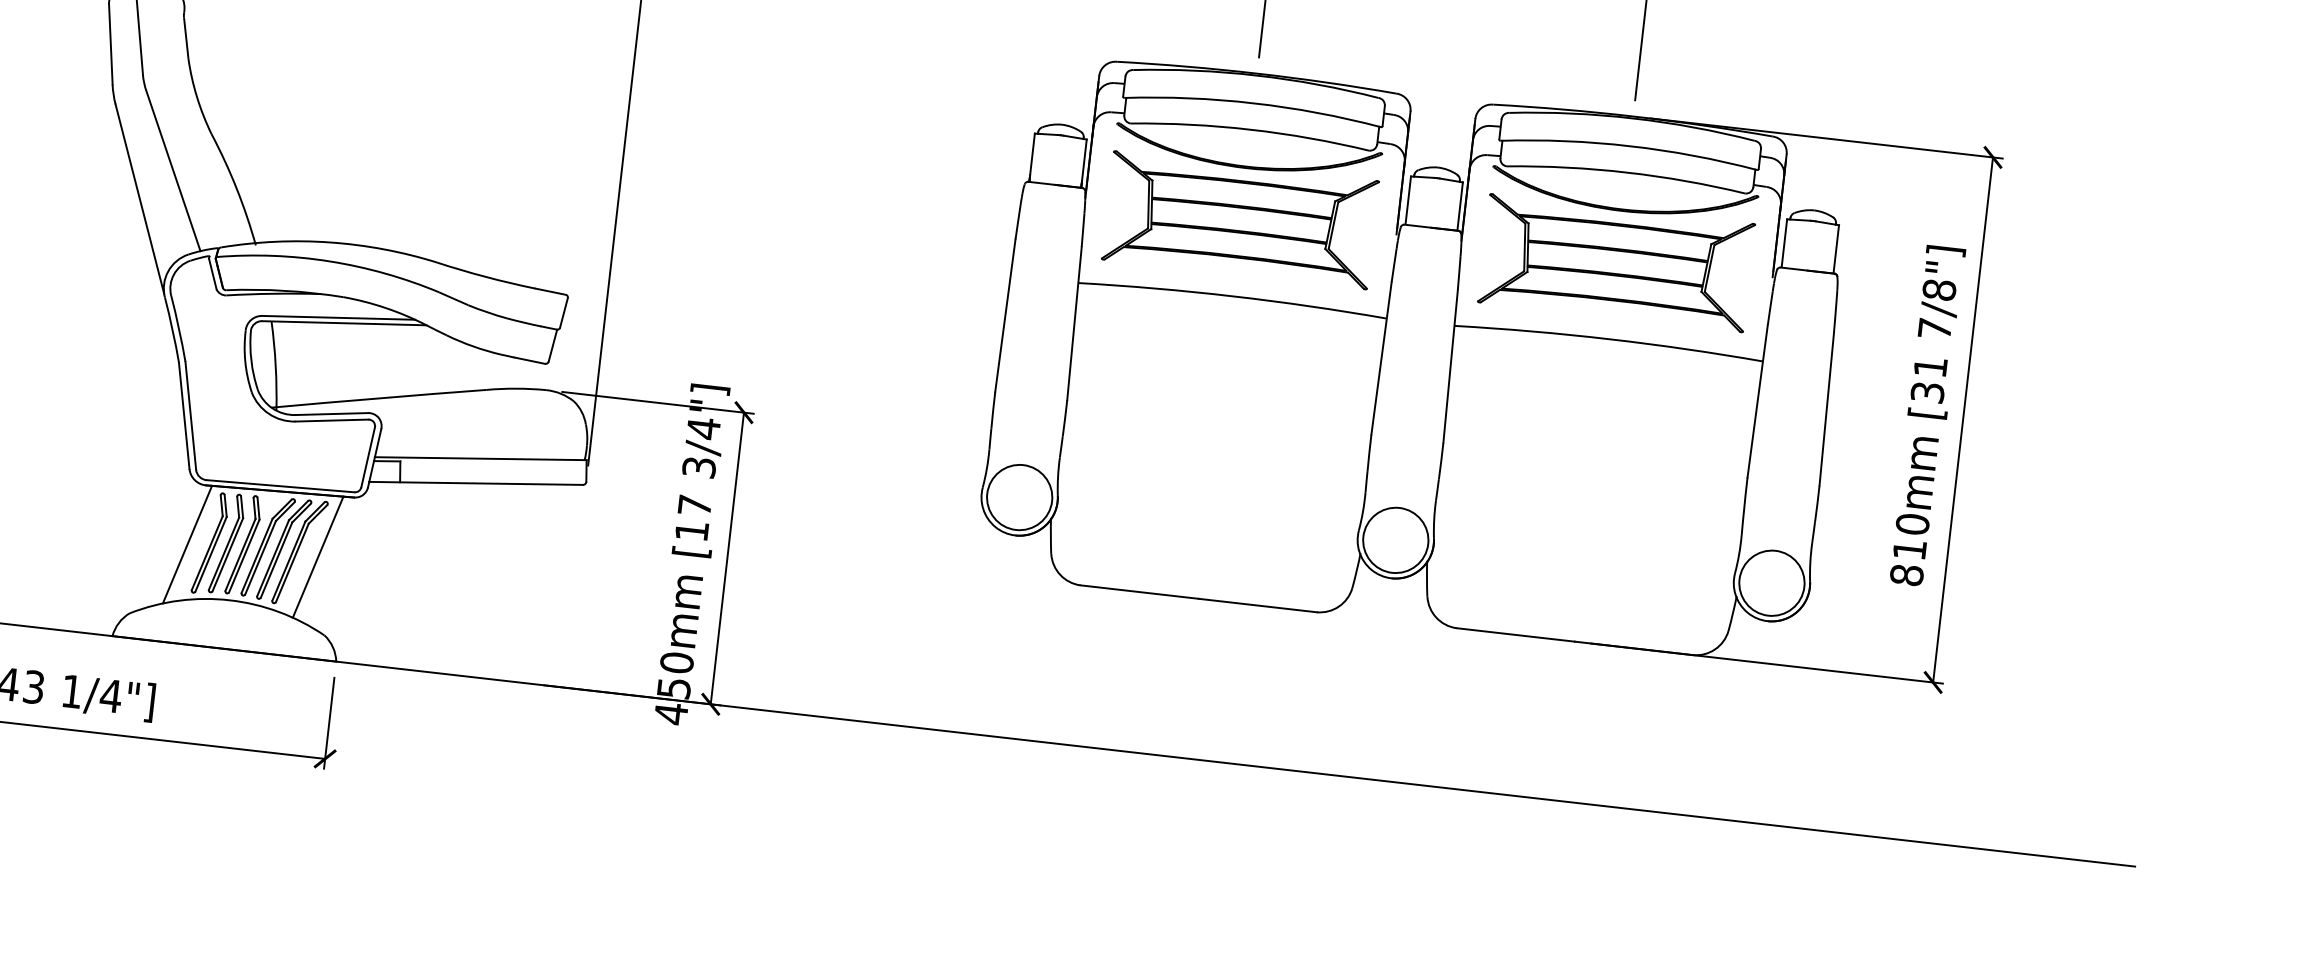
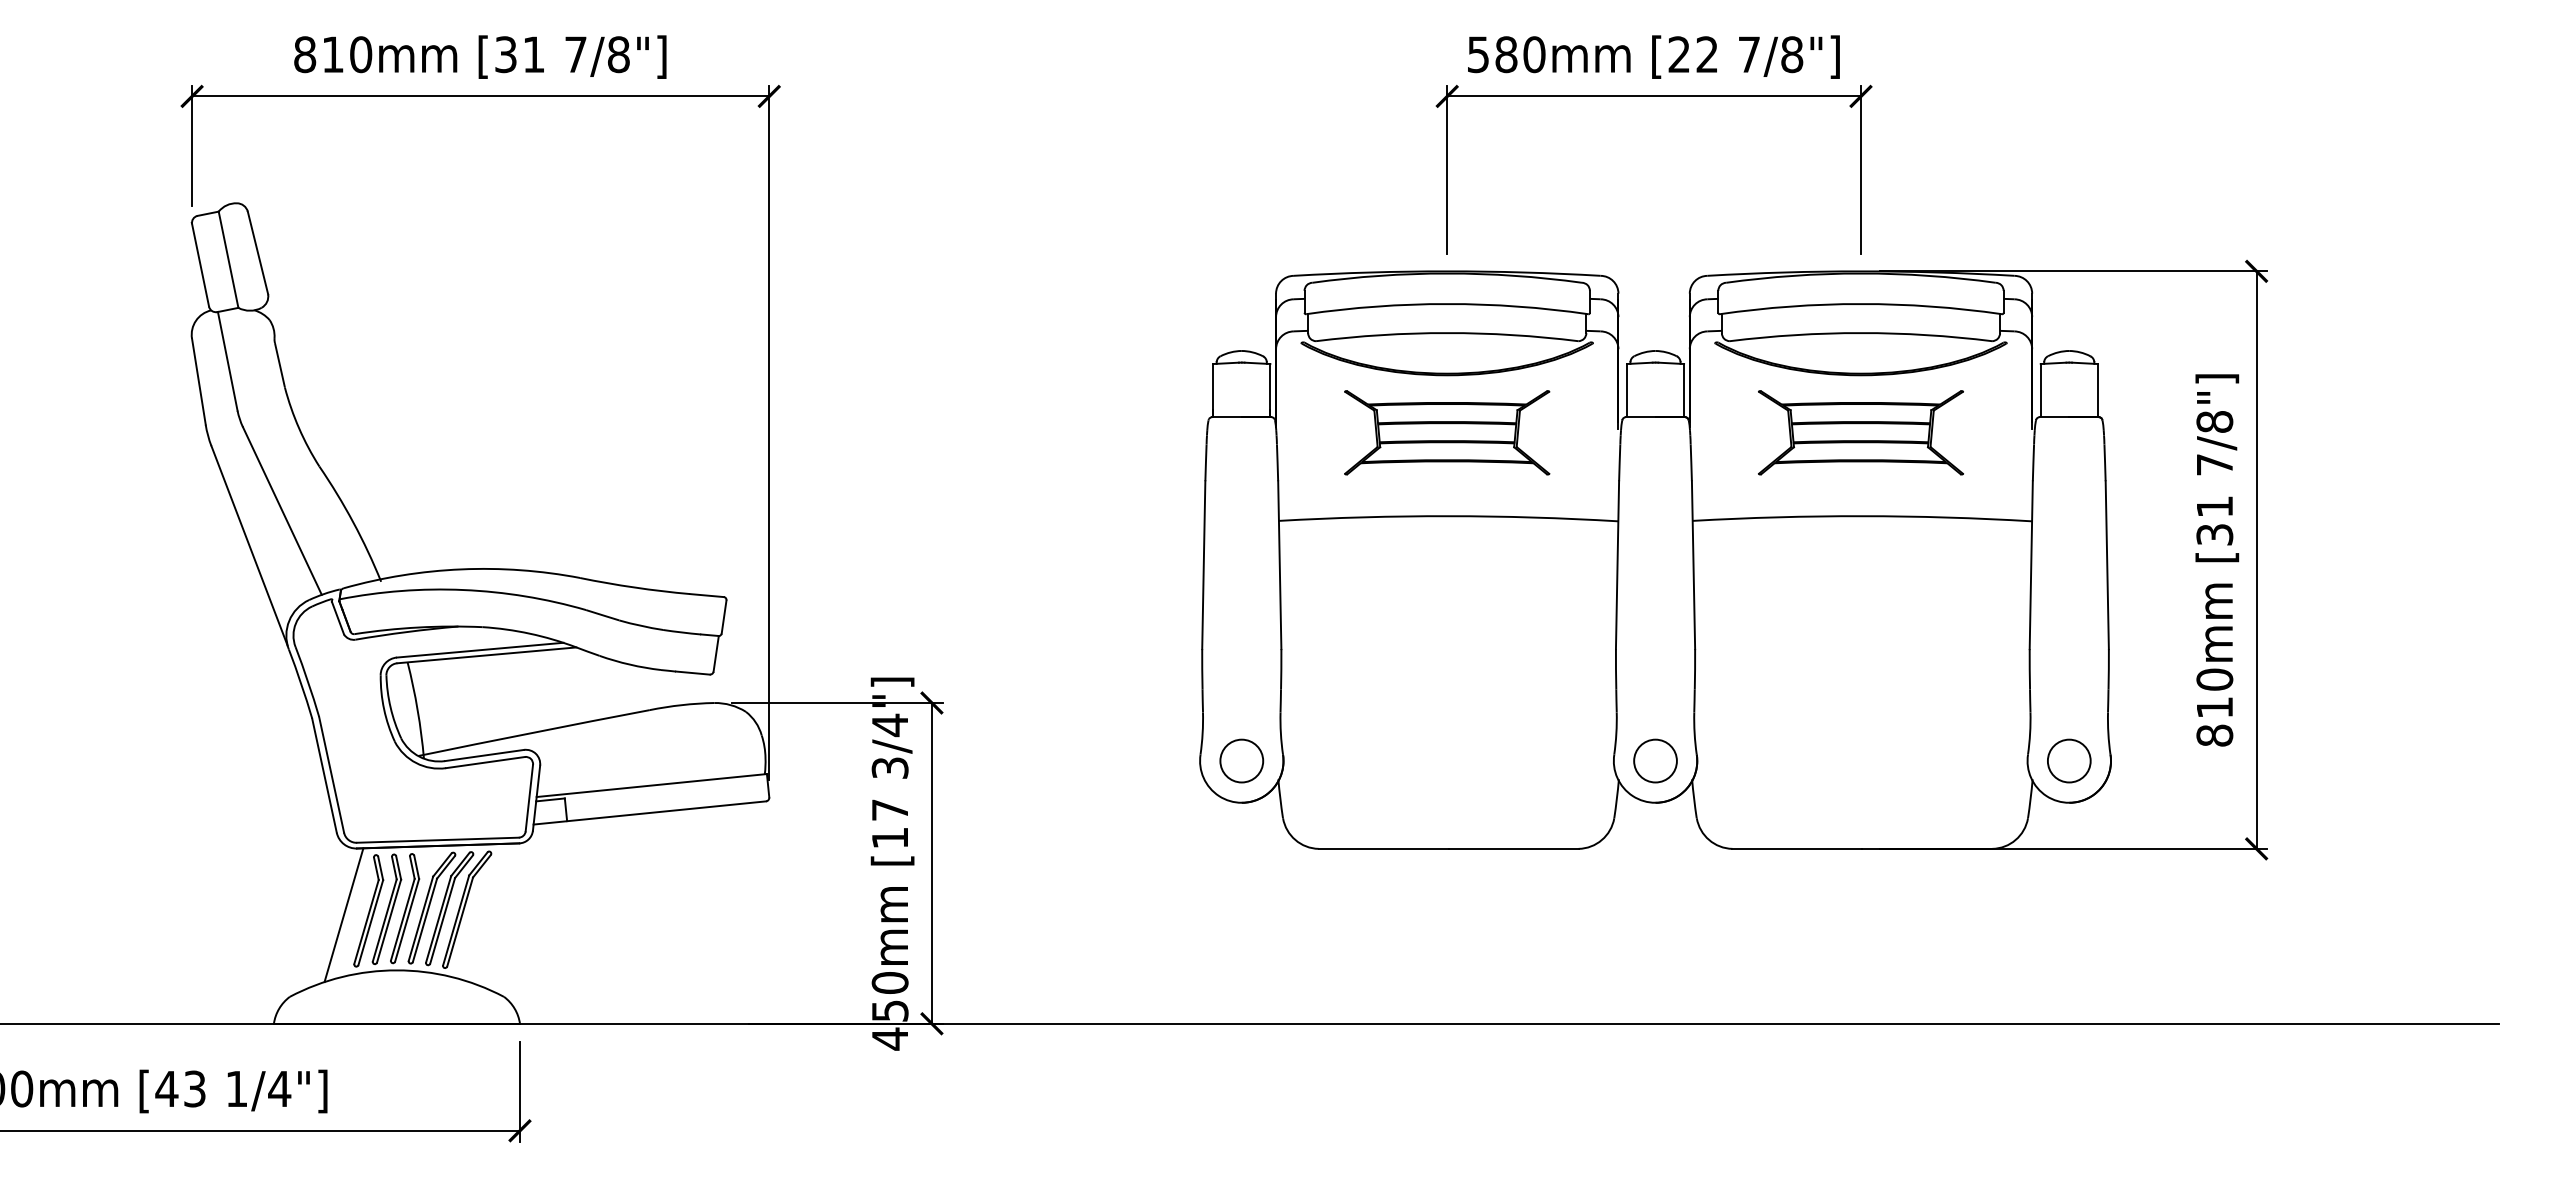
part: (1239, 220) -> (1446, 432), size x0.7
part: (1616, 262) -> (1860, 432), size x0.7
circle: (1019, 496) -> (1241, 760), size x0.6
circle: (1395, 539) -> (1655, 760), size x0.6
line: (318, 557) -> (487, 912), removed
circle: (1771, 582) -> (2068, 760), size x0.6

